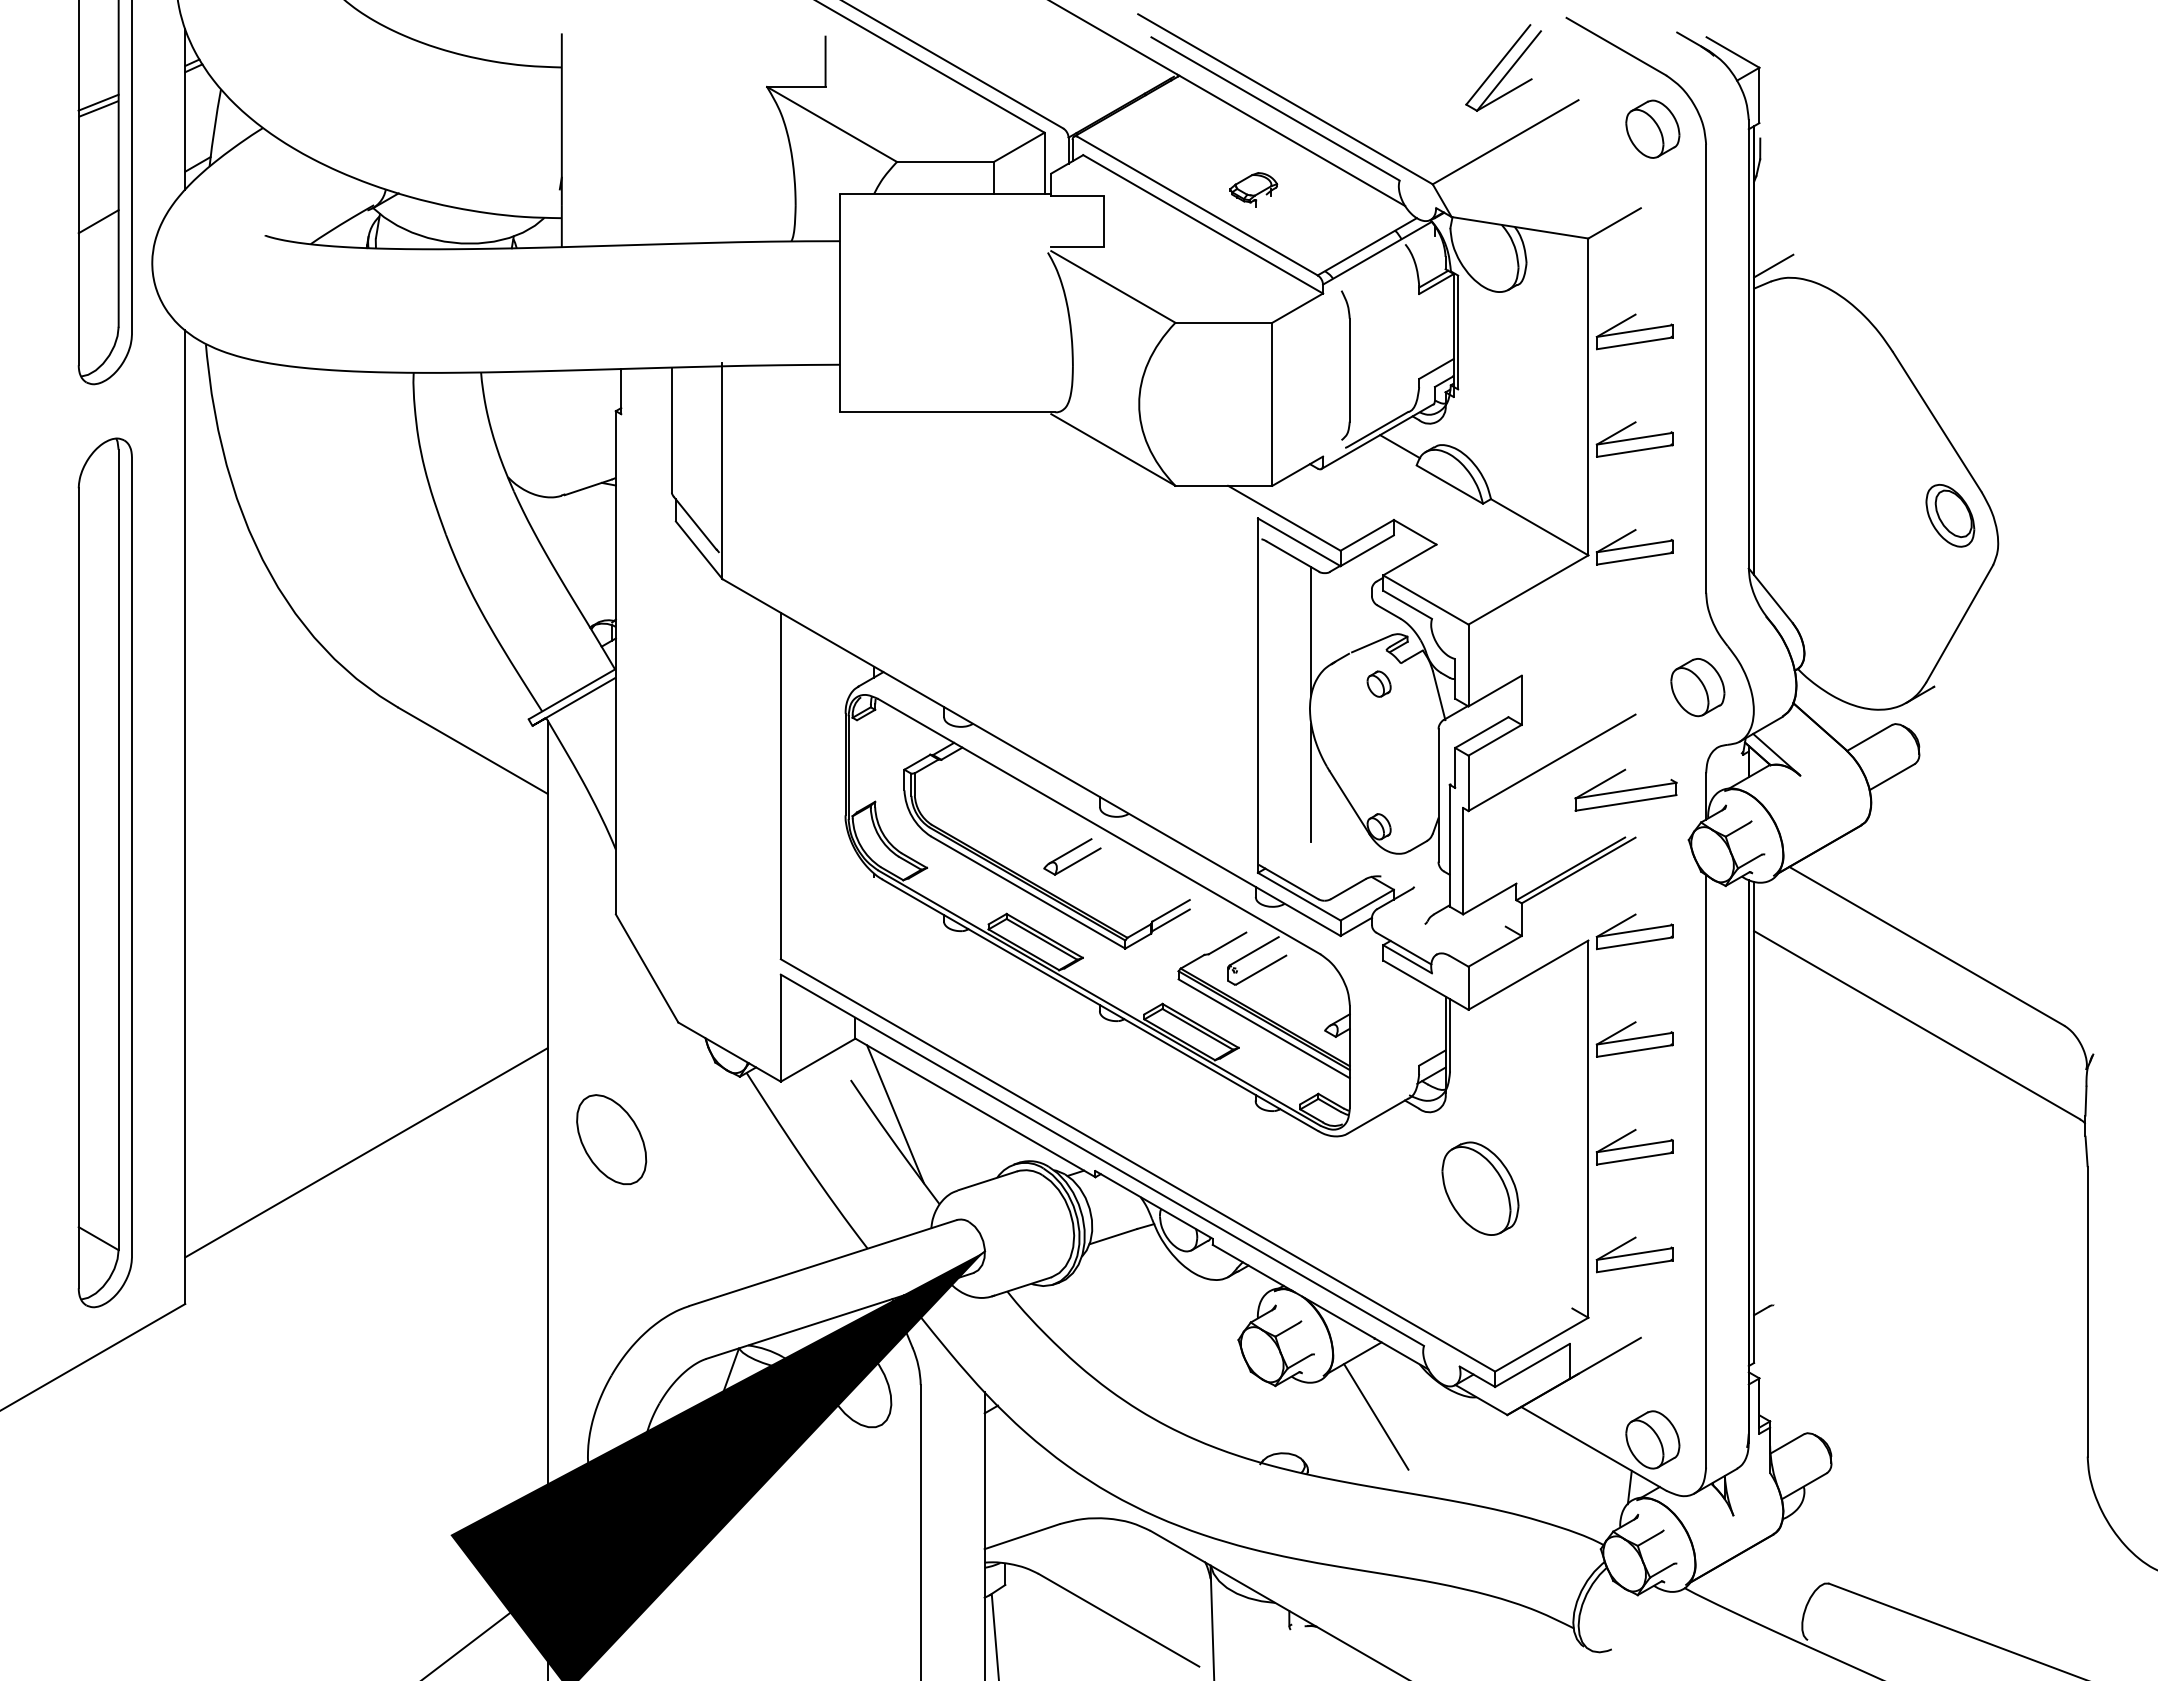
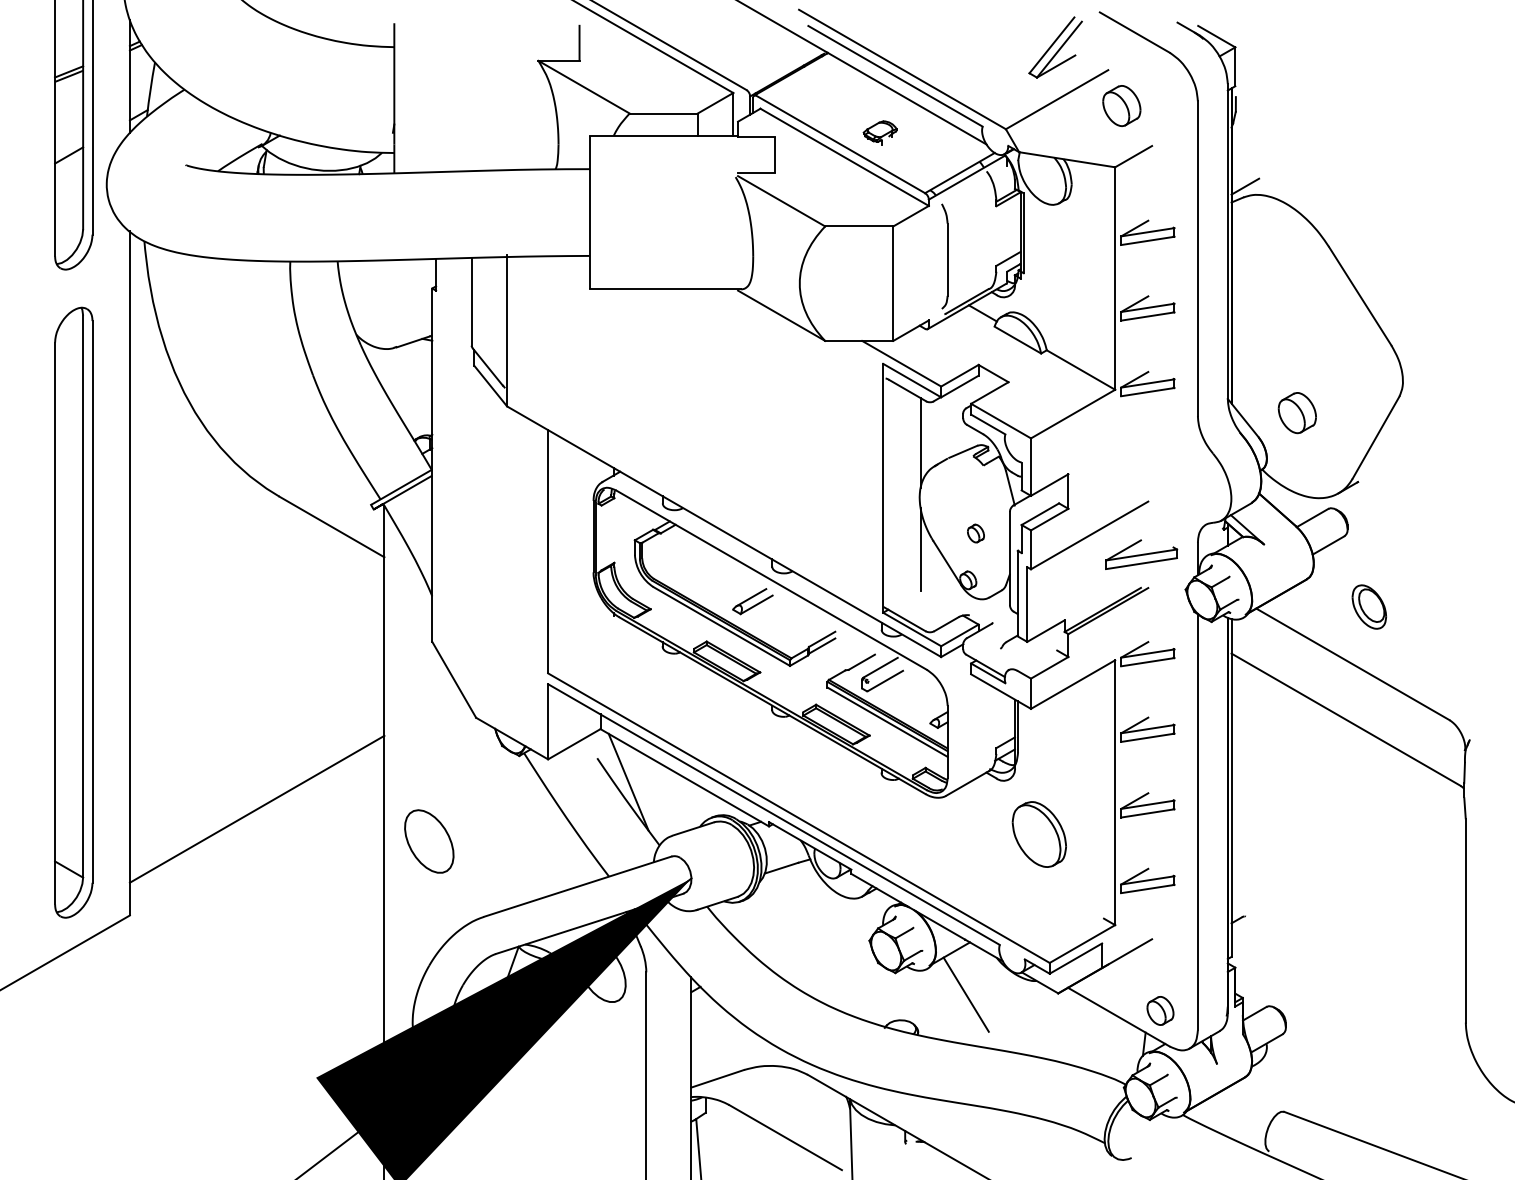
part: (1652, 128) -> (1121, 105), moved
part: (1950, 515) -> (1369, 606), moved
part: (1378, 683) -> (975, 533), moved
part: (1697, 687) -> (1297, 413), moved
part: (611, 1139) -> (429, 841), moved
part: (1652, 1439) -> (1160, 1010), size x0.7

